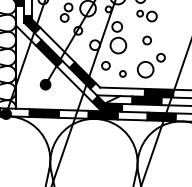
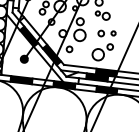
fill: (32, 24) -> (18, 14), removed
circle: (122, 73) -> (113, 33), moved
fill: (106, 103) -> (67, 76), removed

